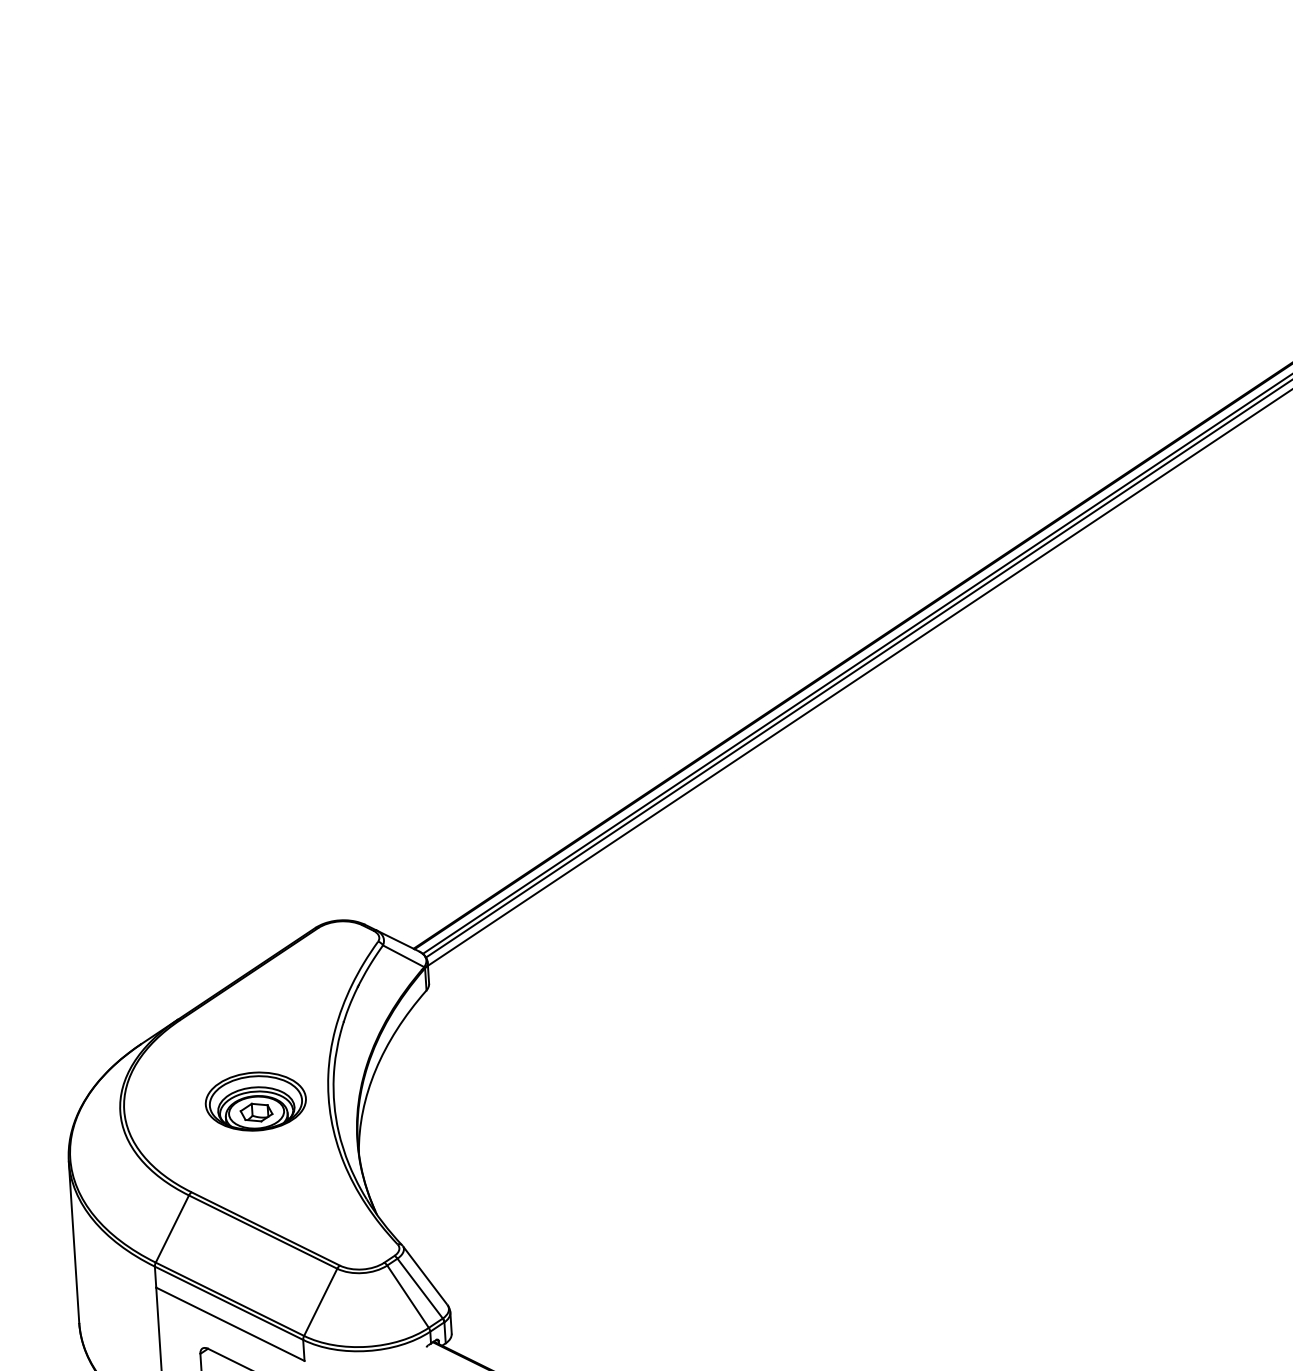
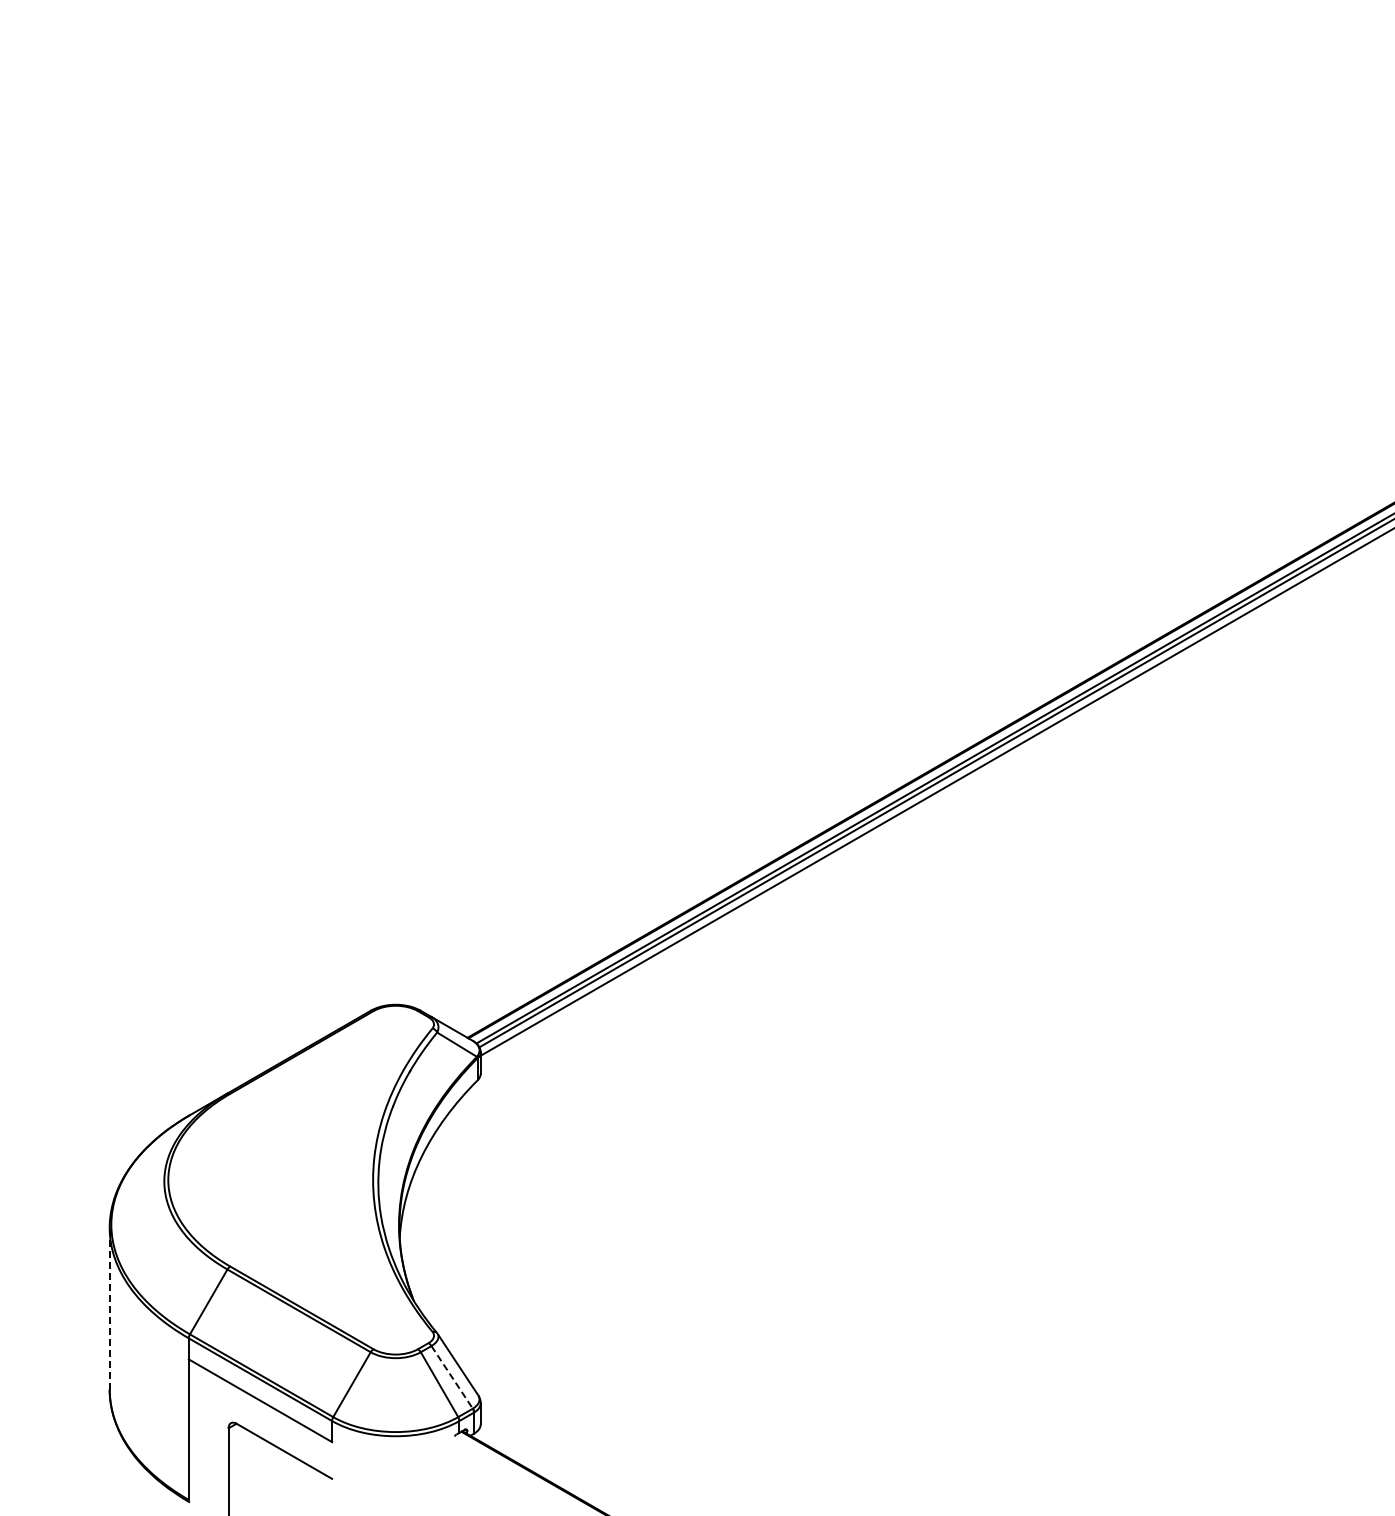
part: (256, 1100) -> (300, 1179), removed
line: (73, 1241) -> (109, 1308), solid -> dashed
line: (420, 1288) -> (452, 1377), solid -> dashed

